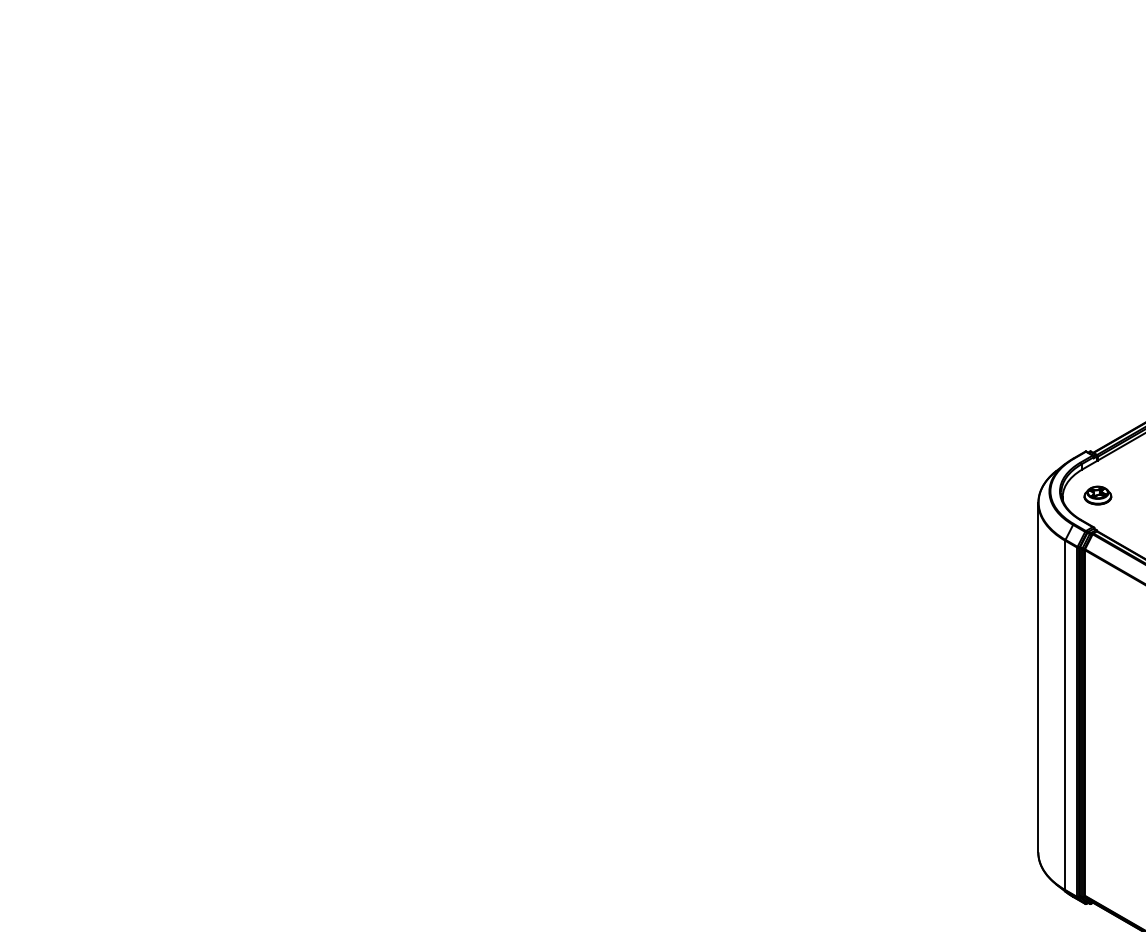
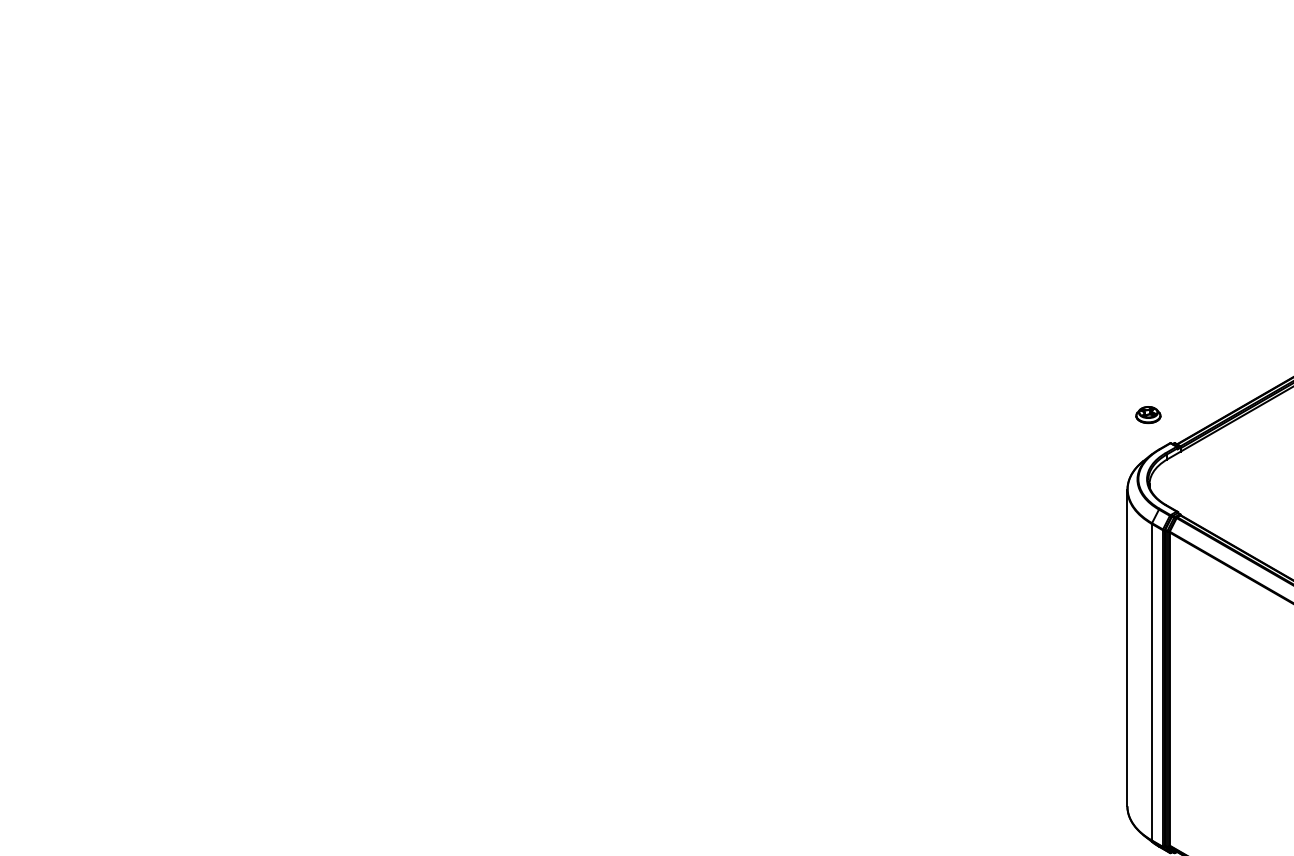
part: (1097, 495) -> (1148, 414), moved

